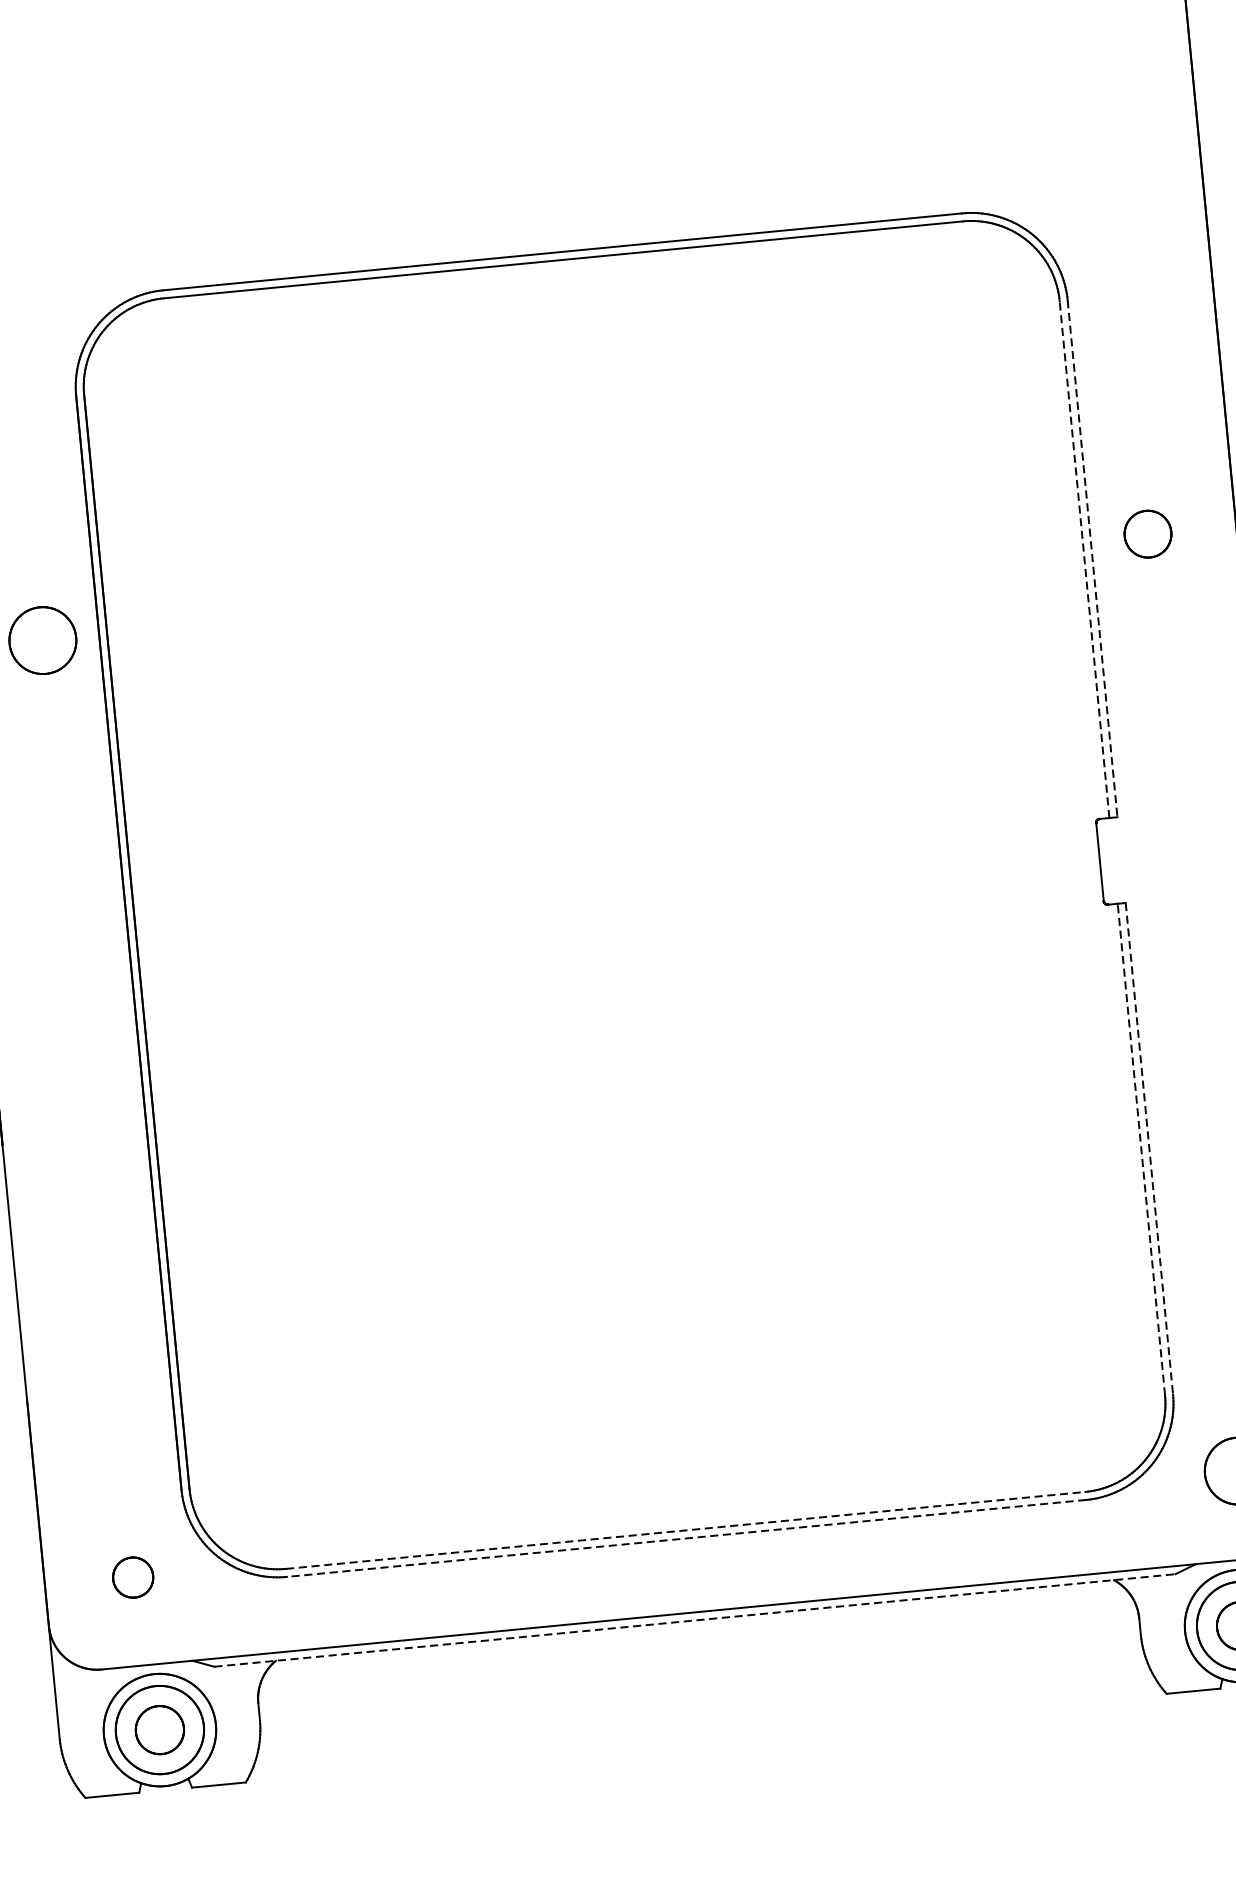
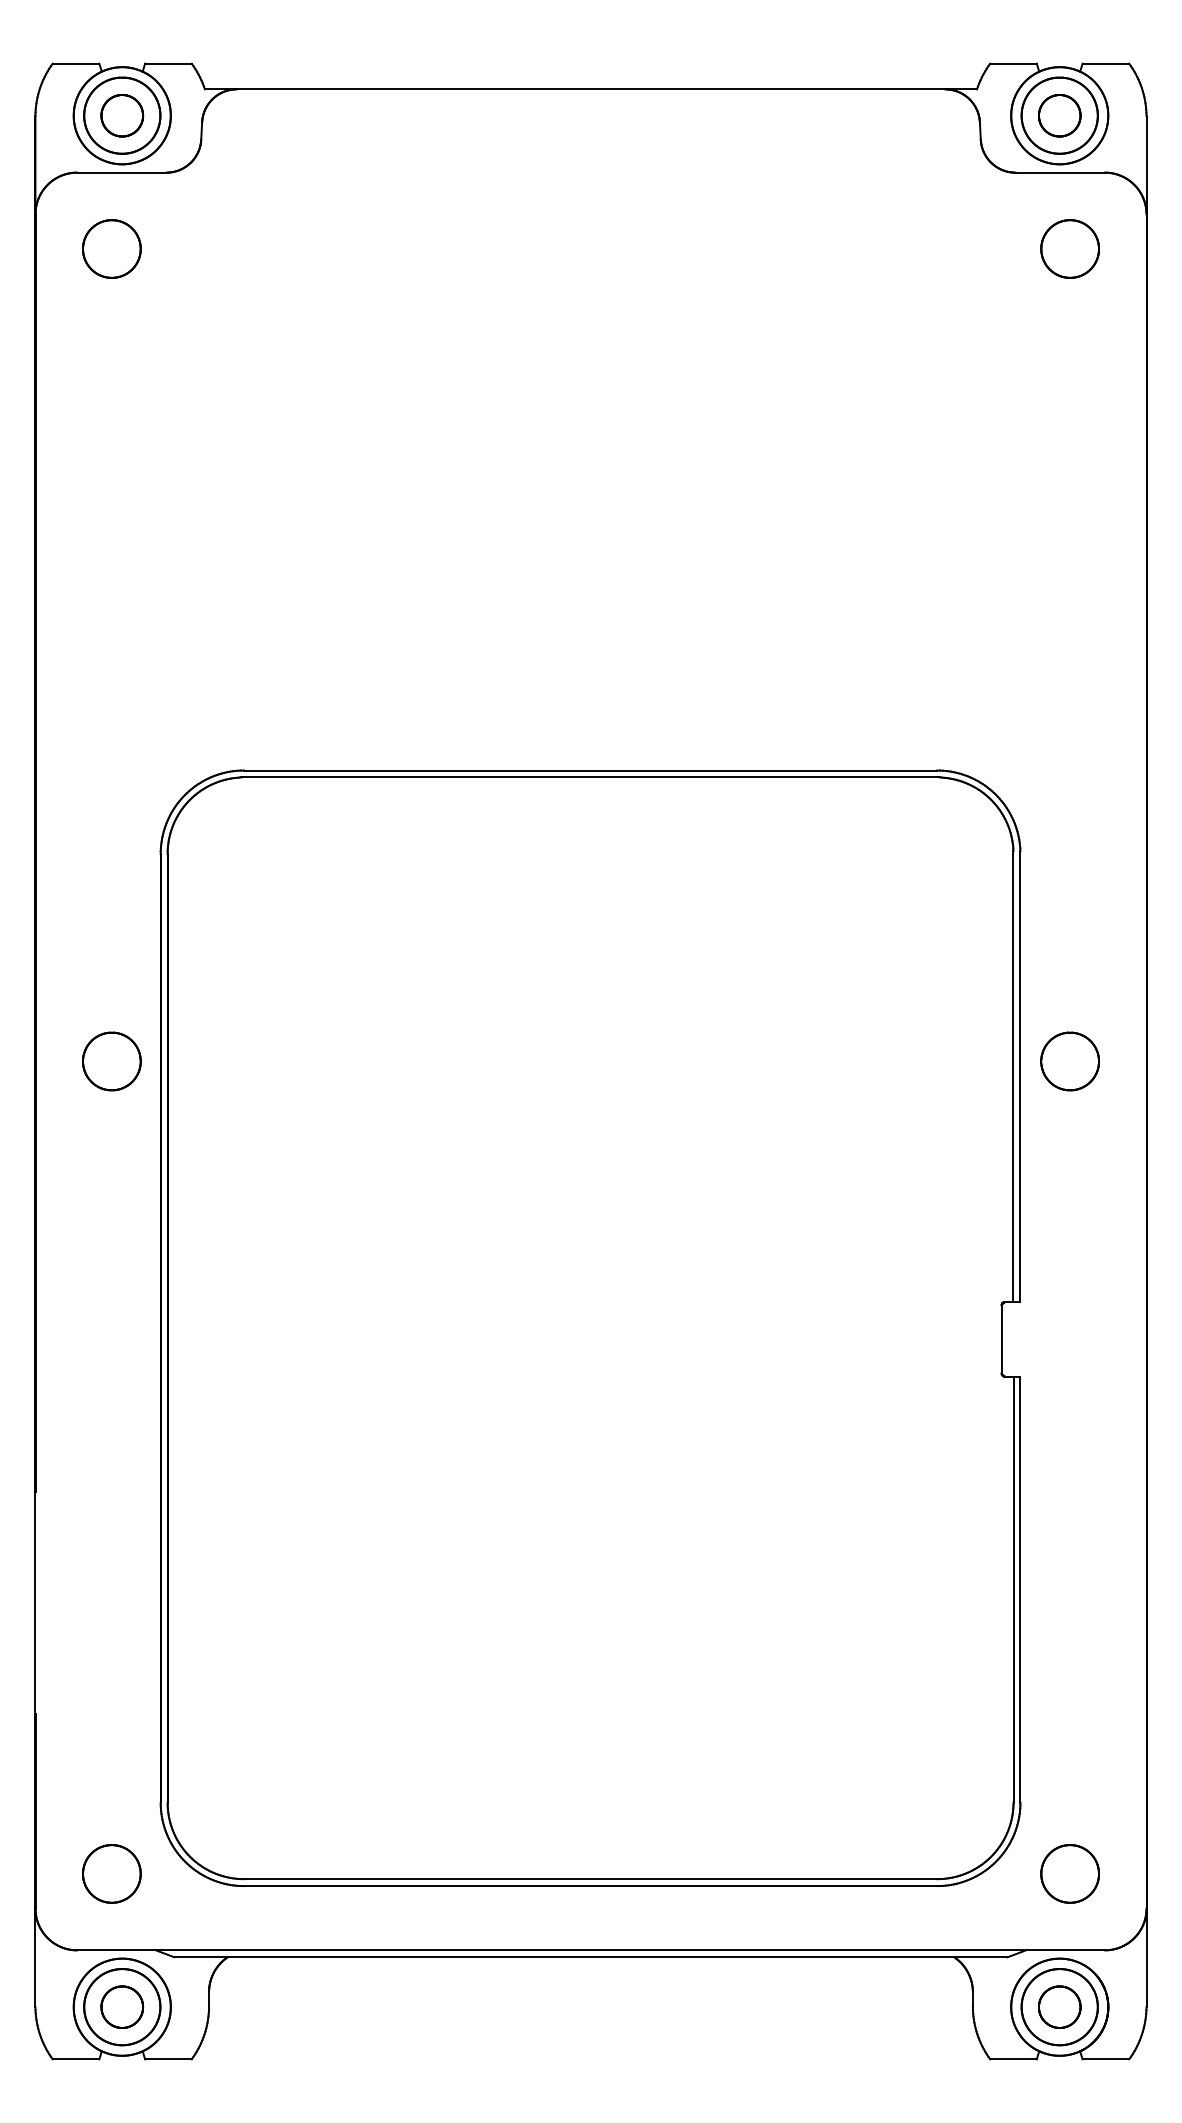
part: (1147, 534) -> (1069, 1061), size x1.43
line: (1084, 558) -> (1013, 1077), dashed -> solid
line: (1092, 559) -> (1020, 1078), dashed -> solid
line: (1141, 1149) -> (1013, 1589), dashed -> solid
line: (1149, 1149) -> (1020, 1590), dashed -> solid
line: (685, 1530) -> (590, 1879), dashed -> solid
line: (686, 1538) -> (590, 1886), dashed -> solid
part: (132, 1577) -> (111, 1873), size x1.67
line: (694, 1620) -> (590, 1957), dashed -> solid

